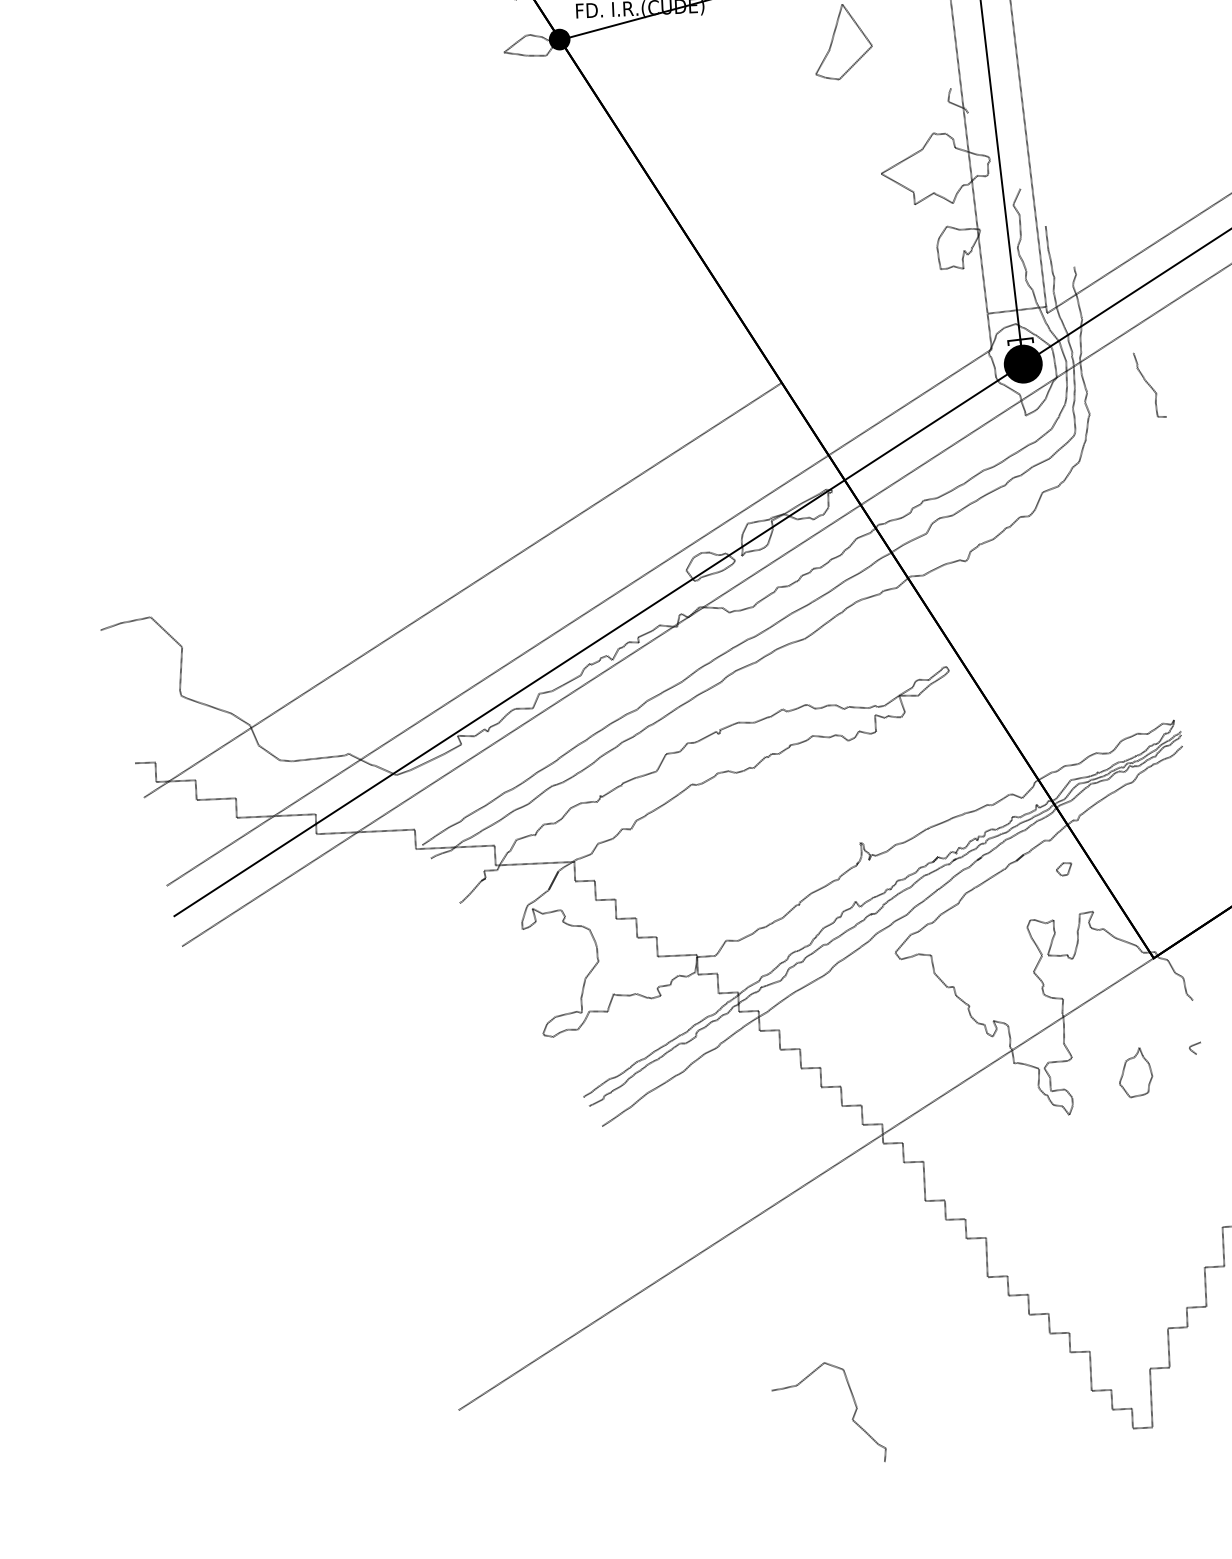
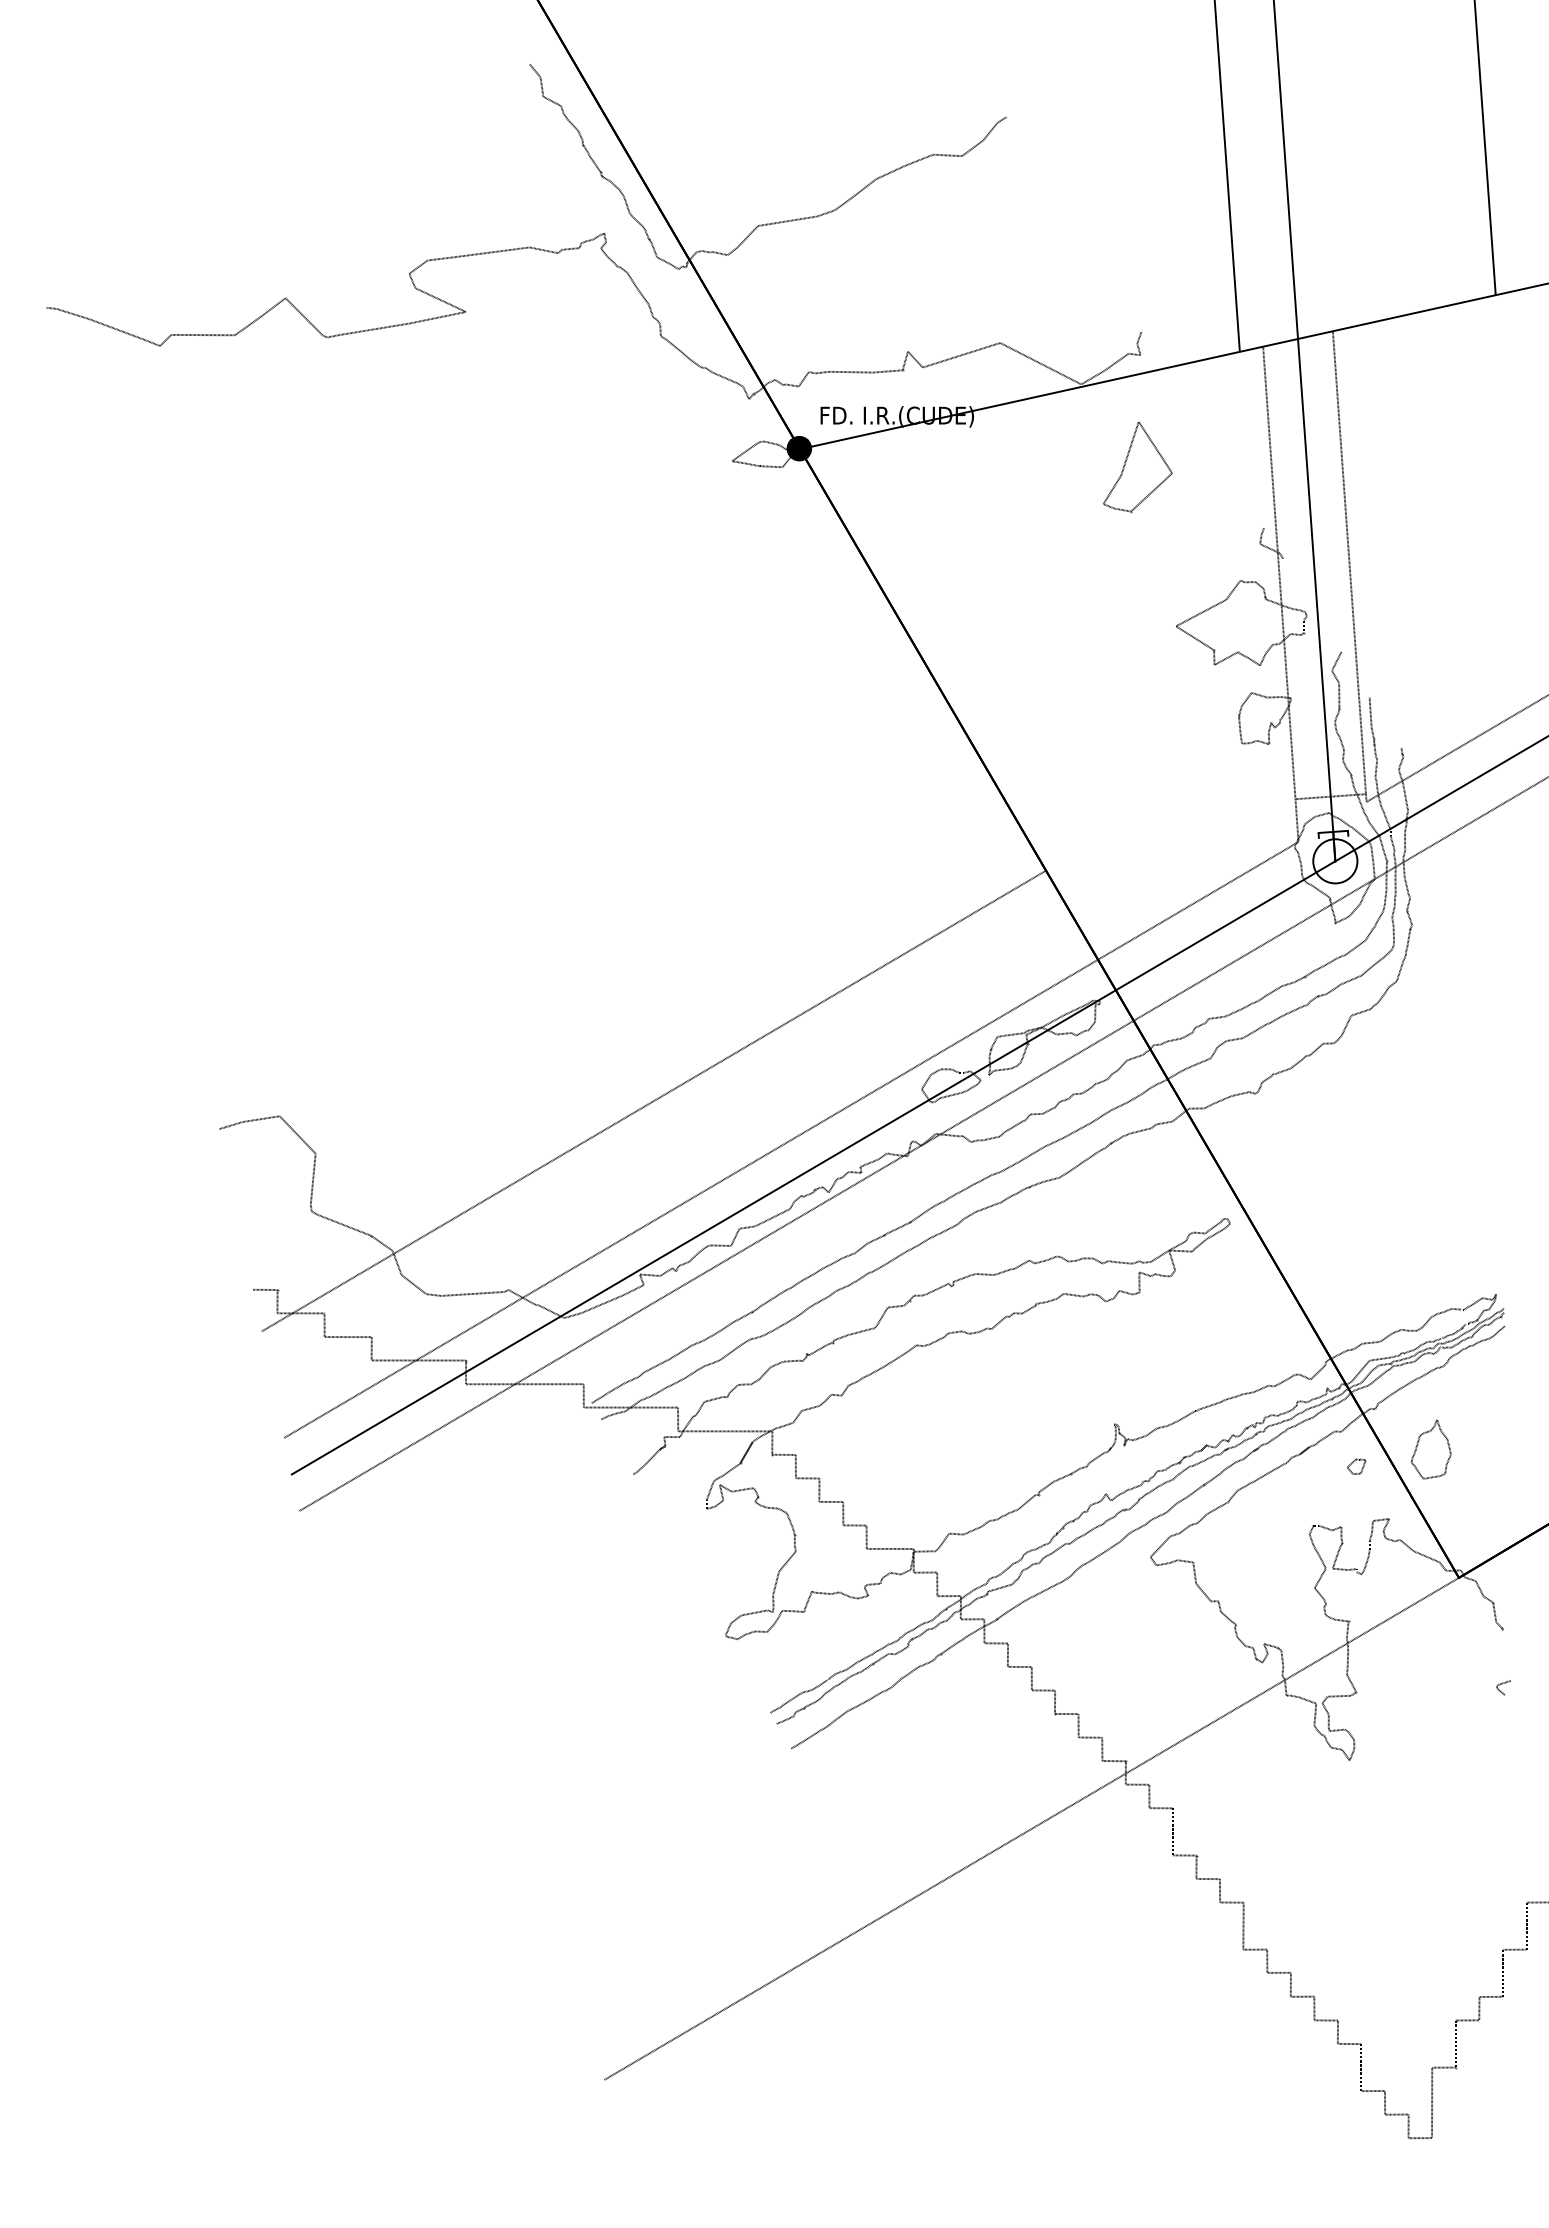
fill: (1023, 364) -> (1335, 861), removed
curve: (1149, 384) -> (1485, 892), removed
part: (1135, 1072) -> (1431, 1449), moved
curve: (851, 1419) -> (1073, 2112), removed

